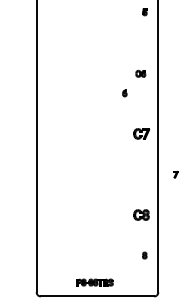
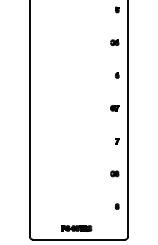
part: (140, 73) -> (114, 42), moved
part: (124, 93) -> (117, 75), moved
part: (141, 133) -> (114, 107), size x0.62
part: (175, 174) -> (117, 141), moved
part: (141, 214) -> (114, 173), size x0.62

